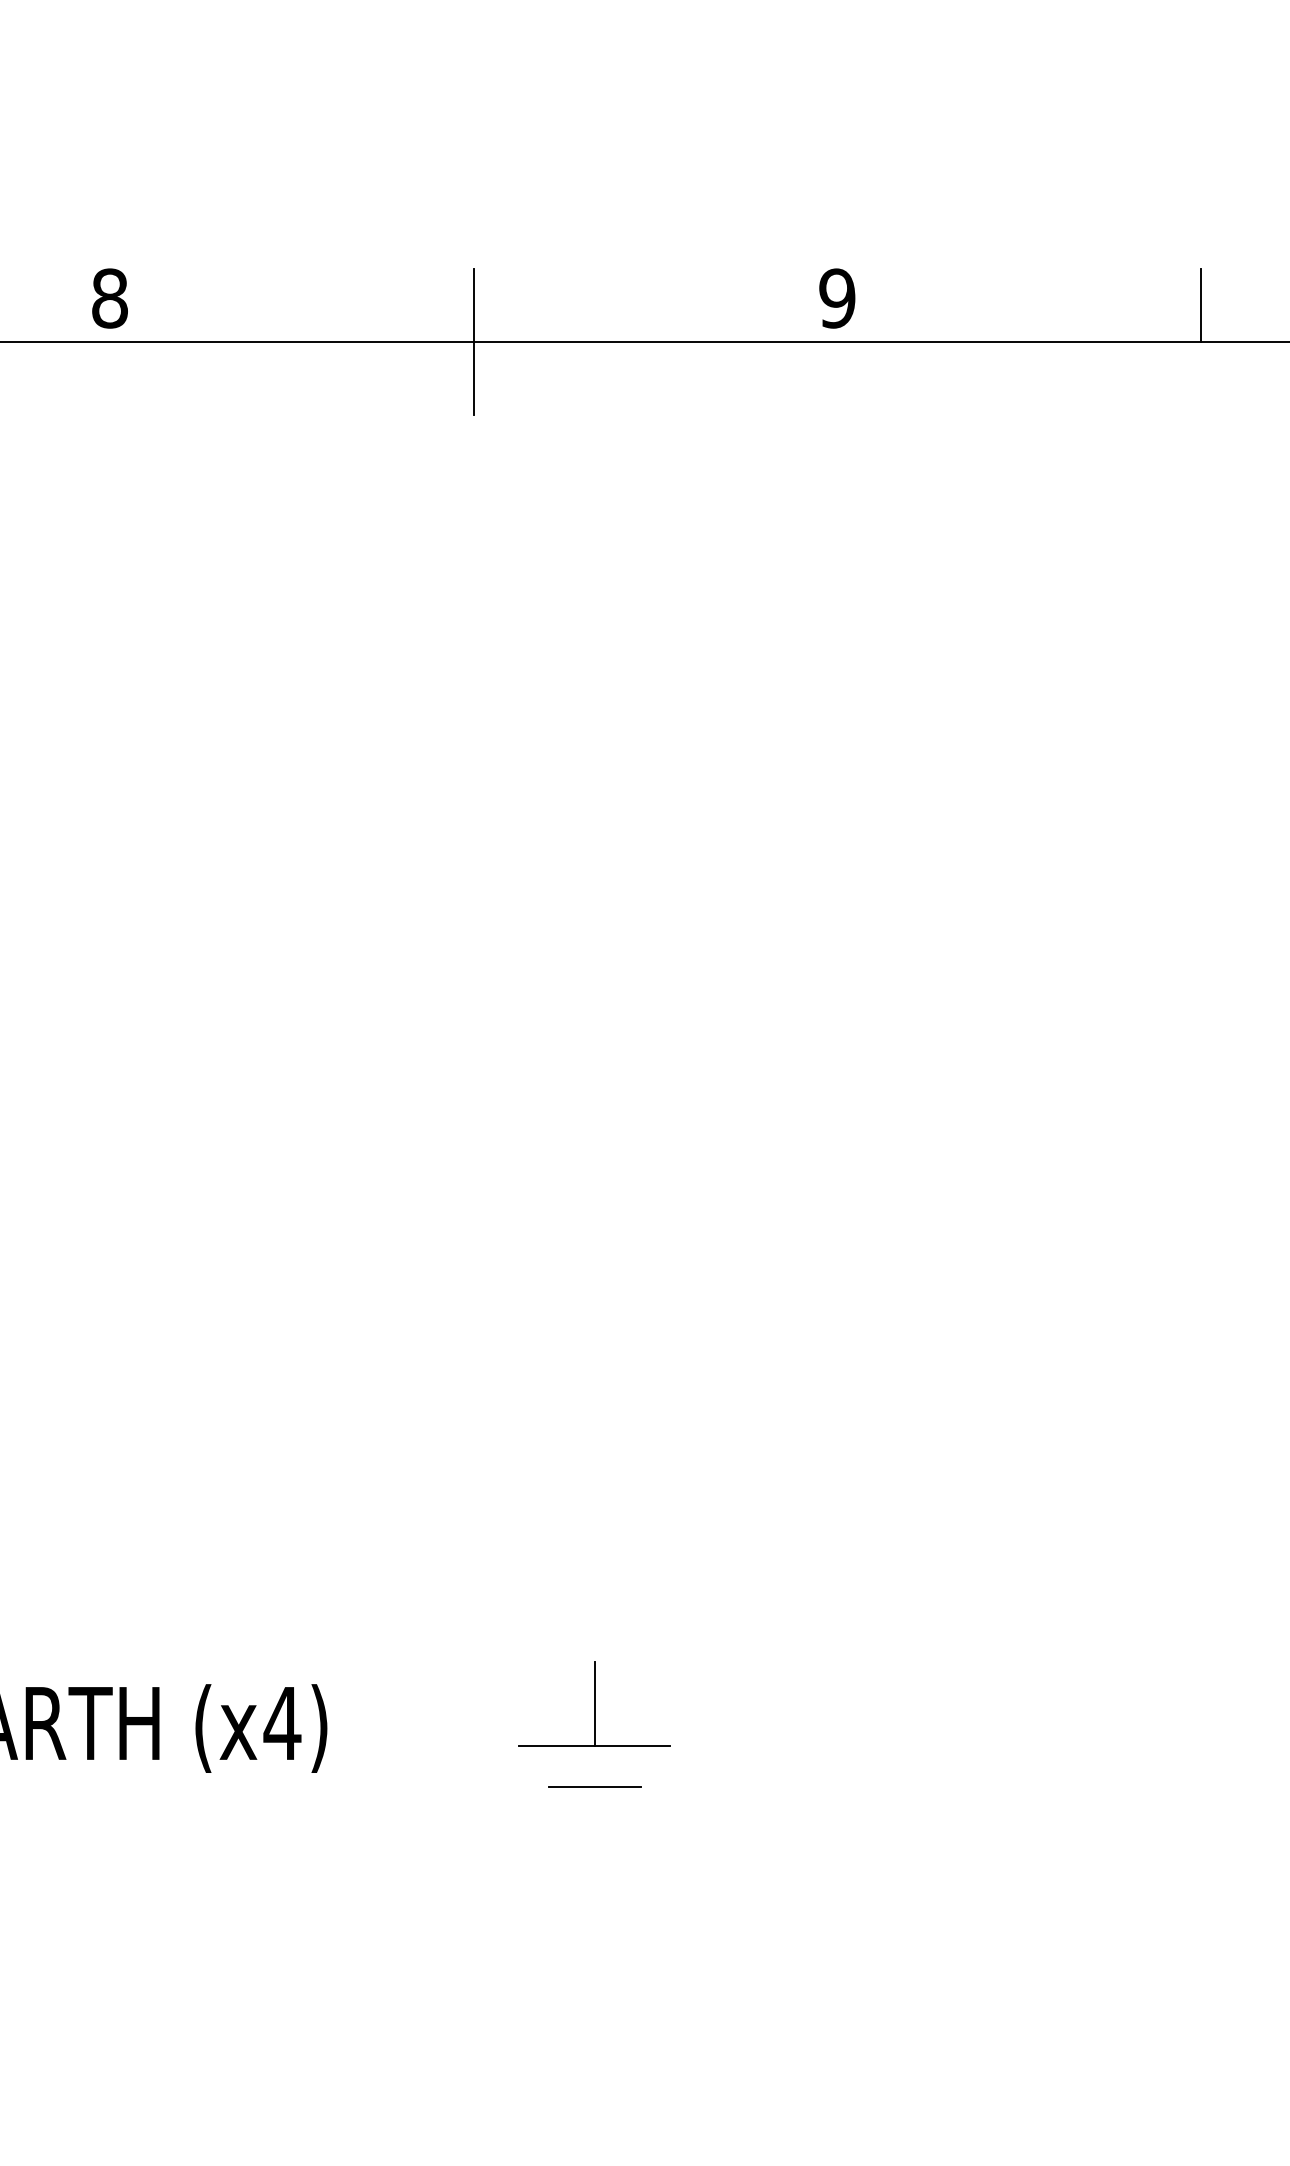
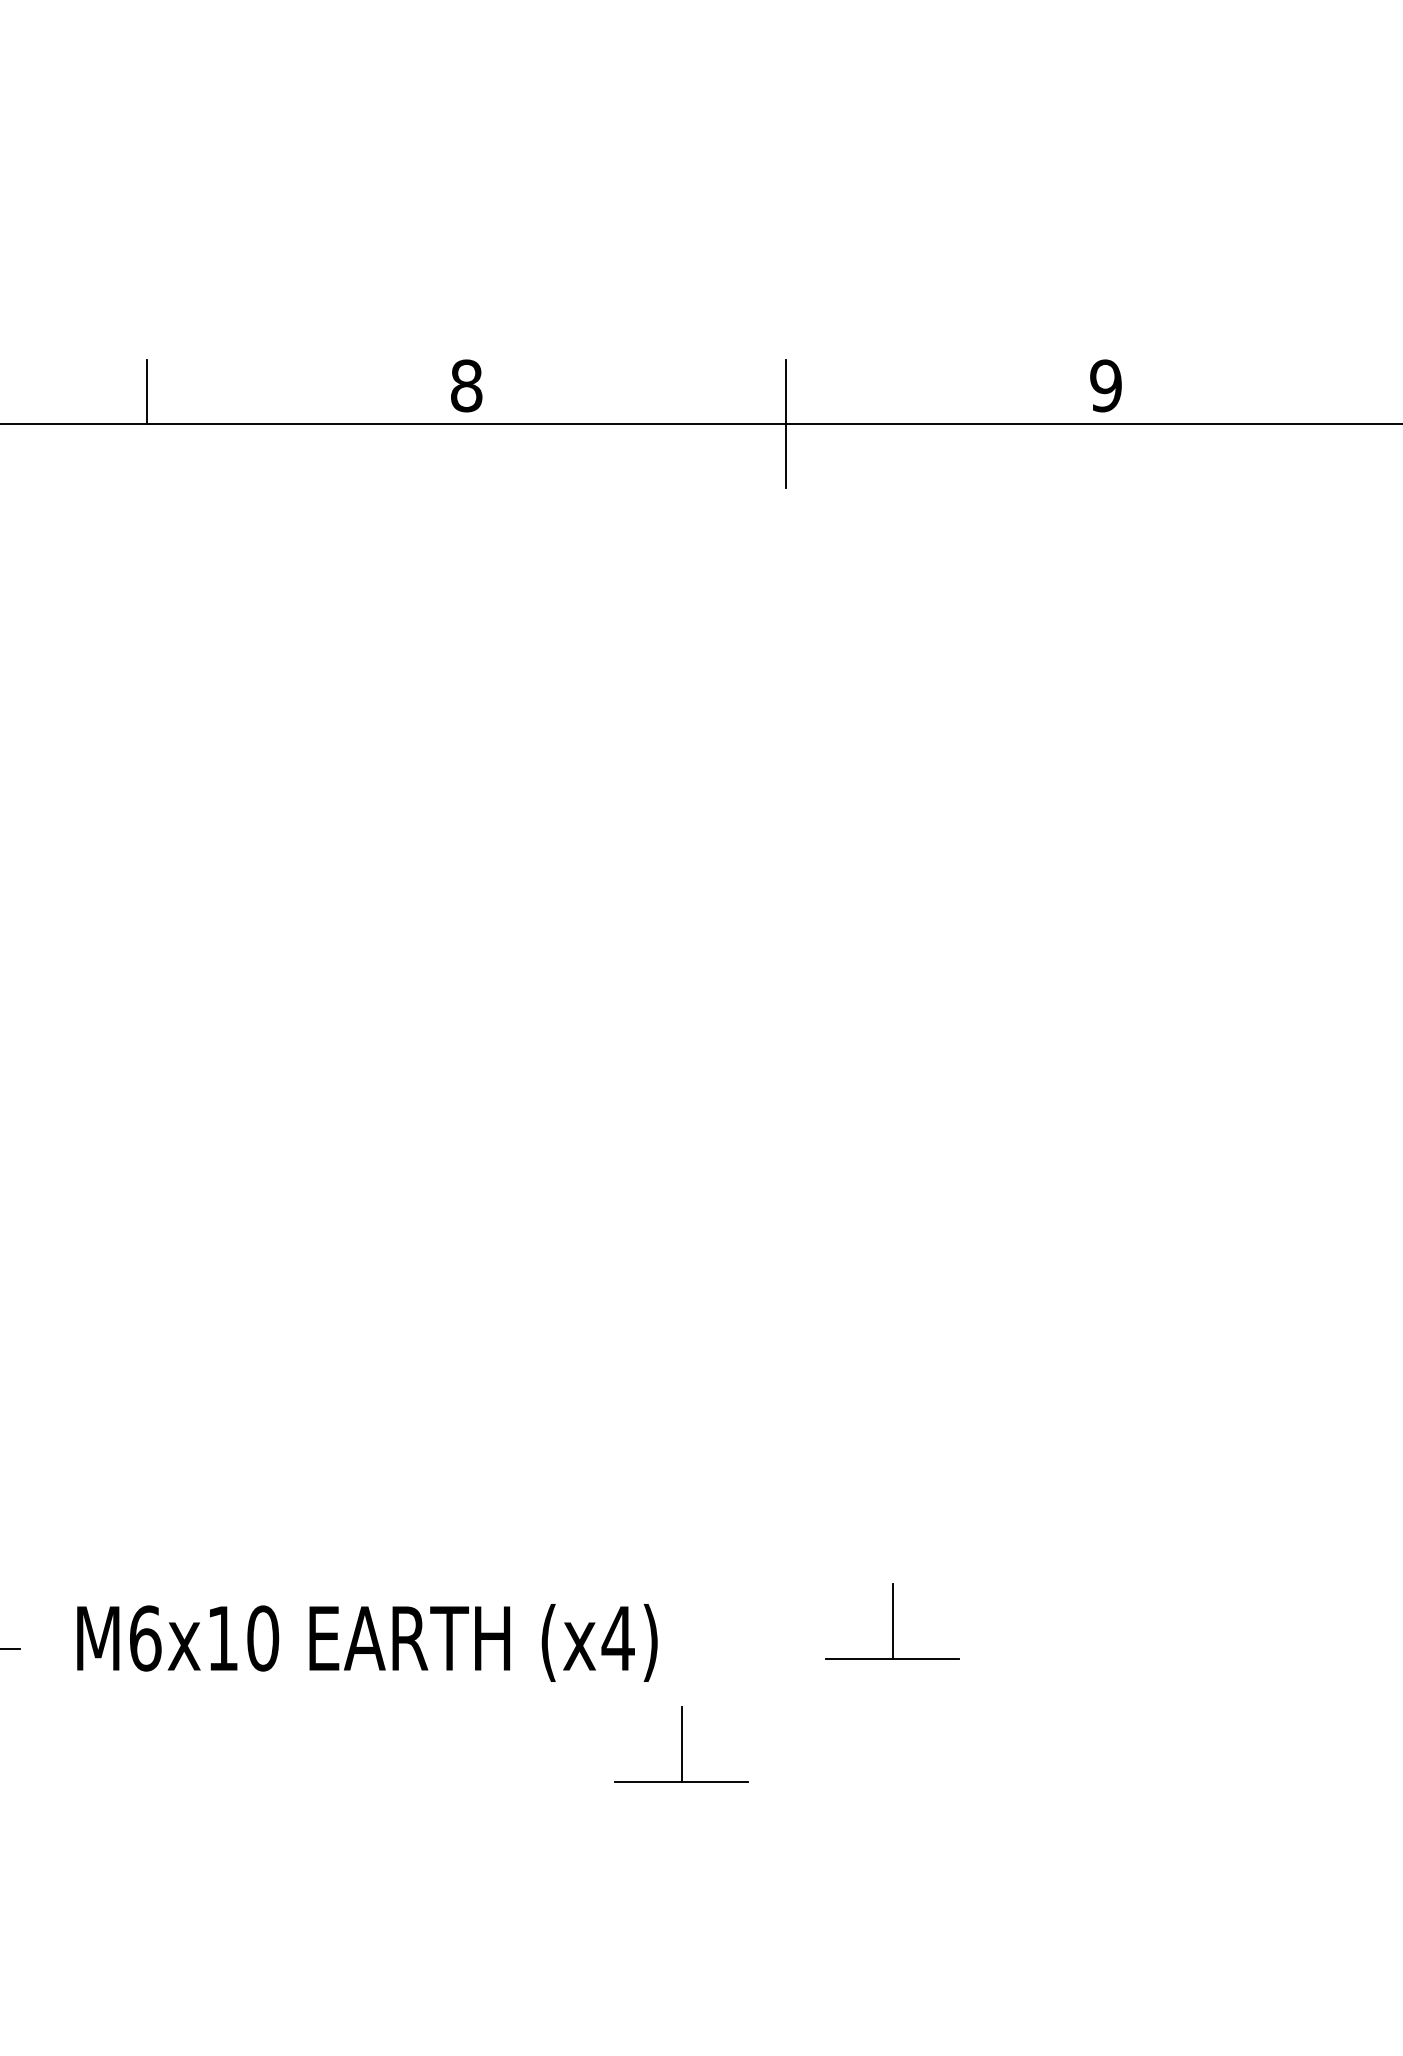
line: (594, 1787) -> (892, 1694), removed
part: (354, 1844) -> (681, 1744), added

